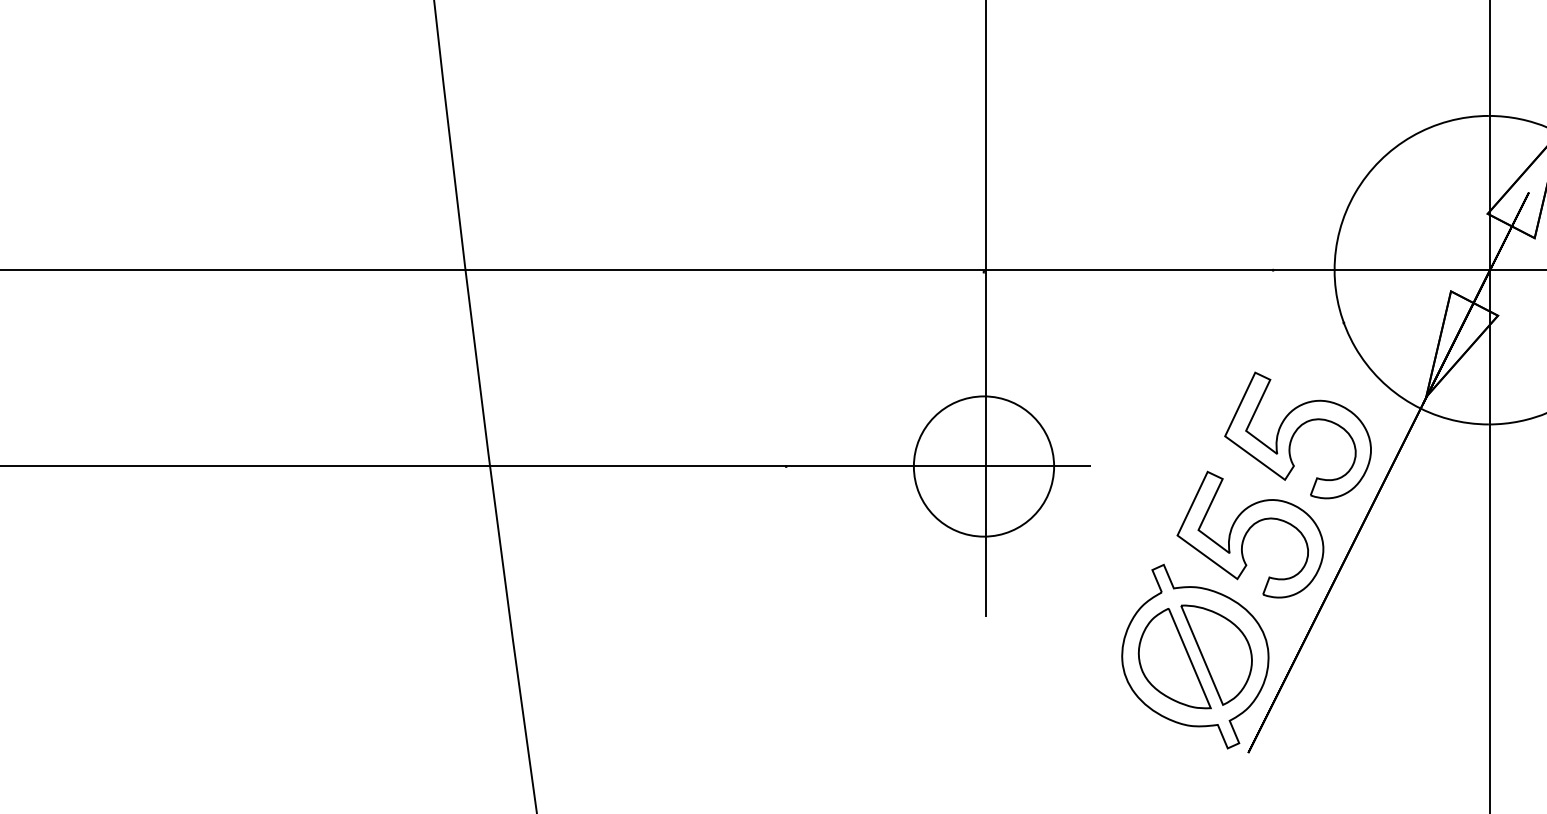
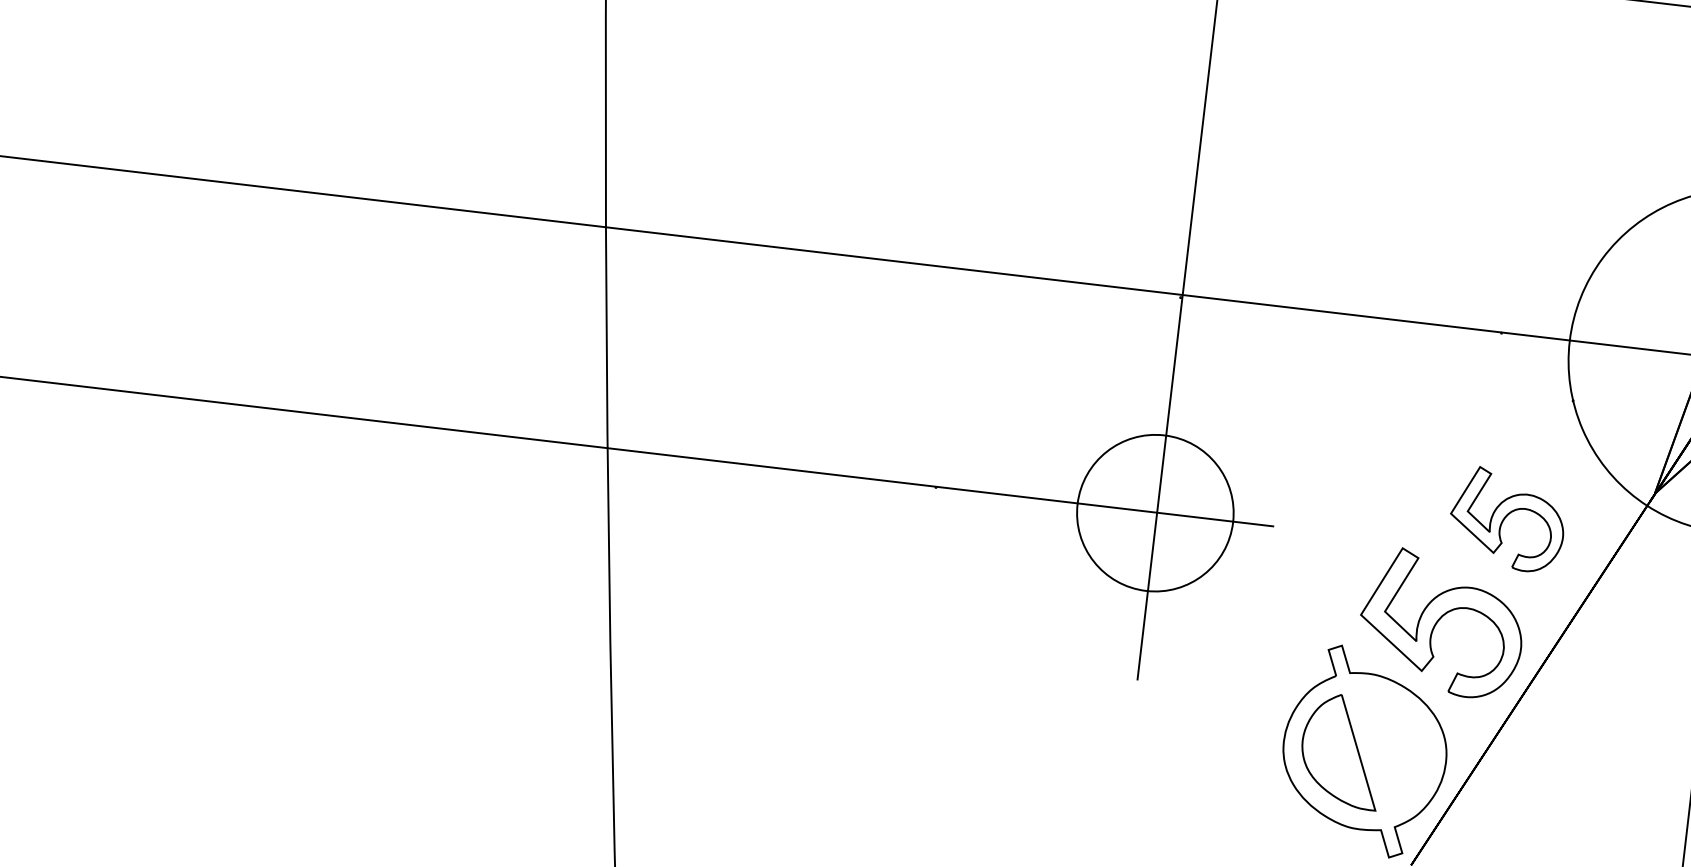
part: (1297, 435) -> (1507, 519), size x0.7
part: (1216, 654) -> (1388, 751), removed

